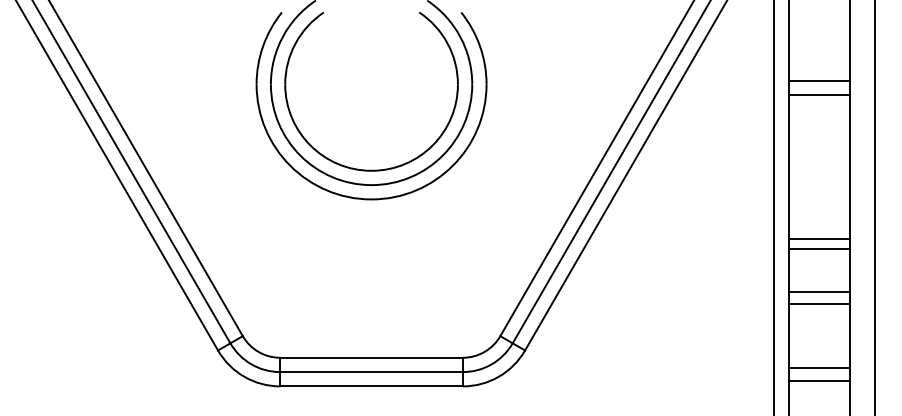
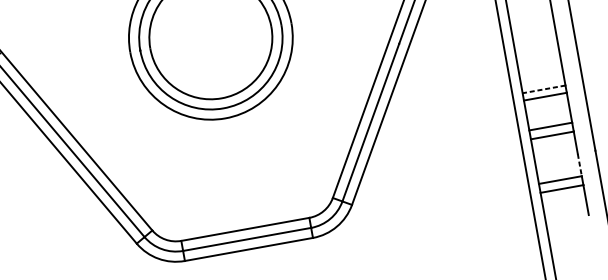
line: (819, 238) -> (544, 89), solid -> dashed
line: (849, 352) -> (579, 165), solid -> dashed

